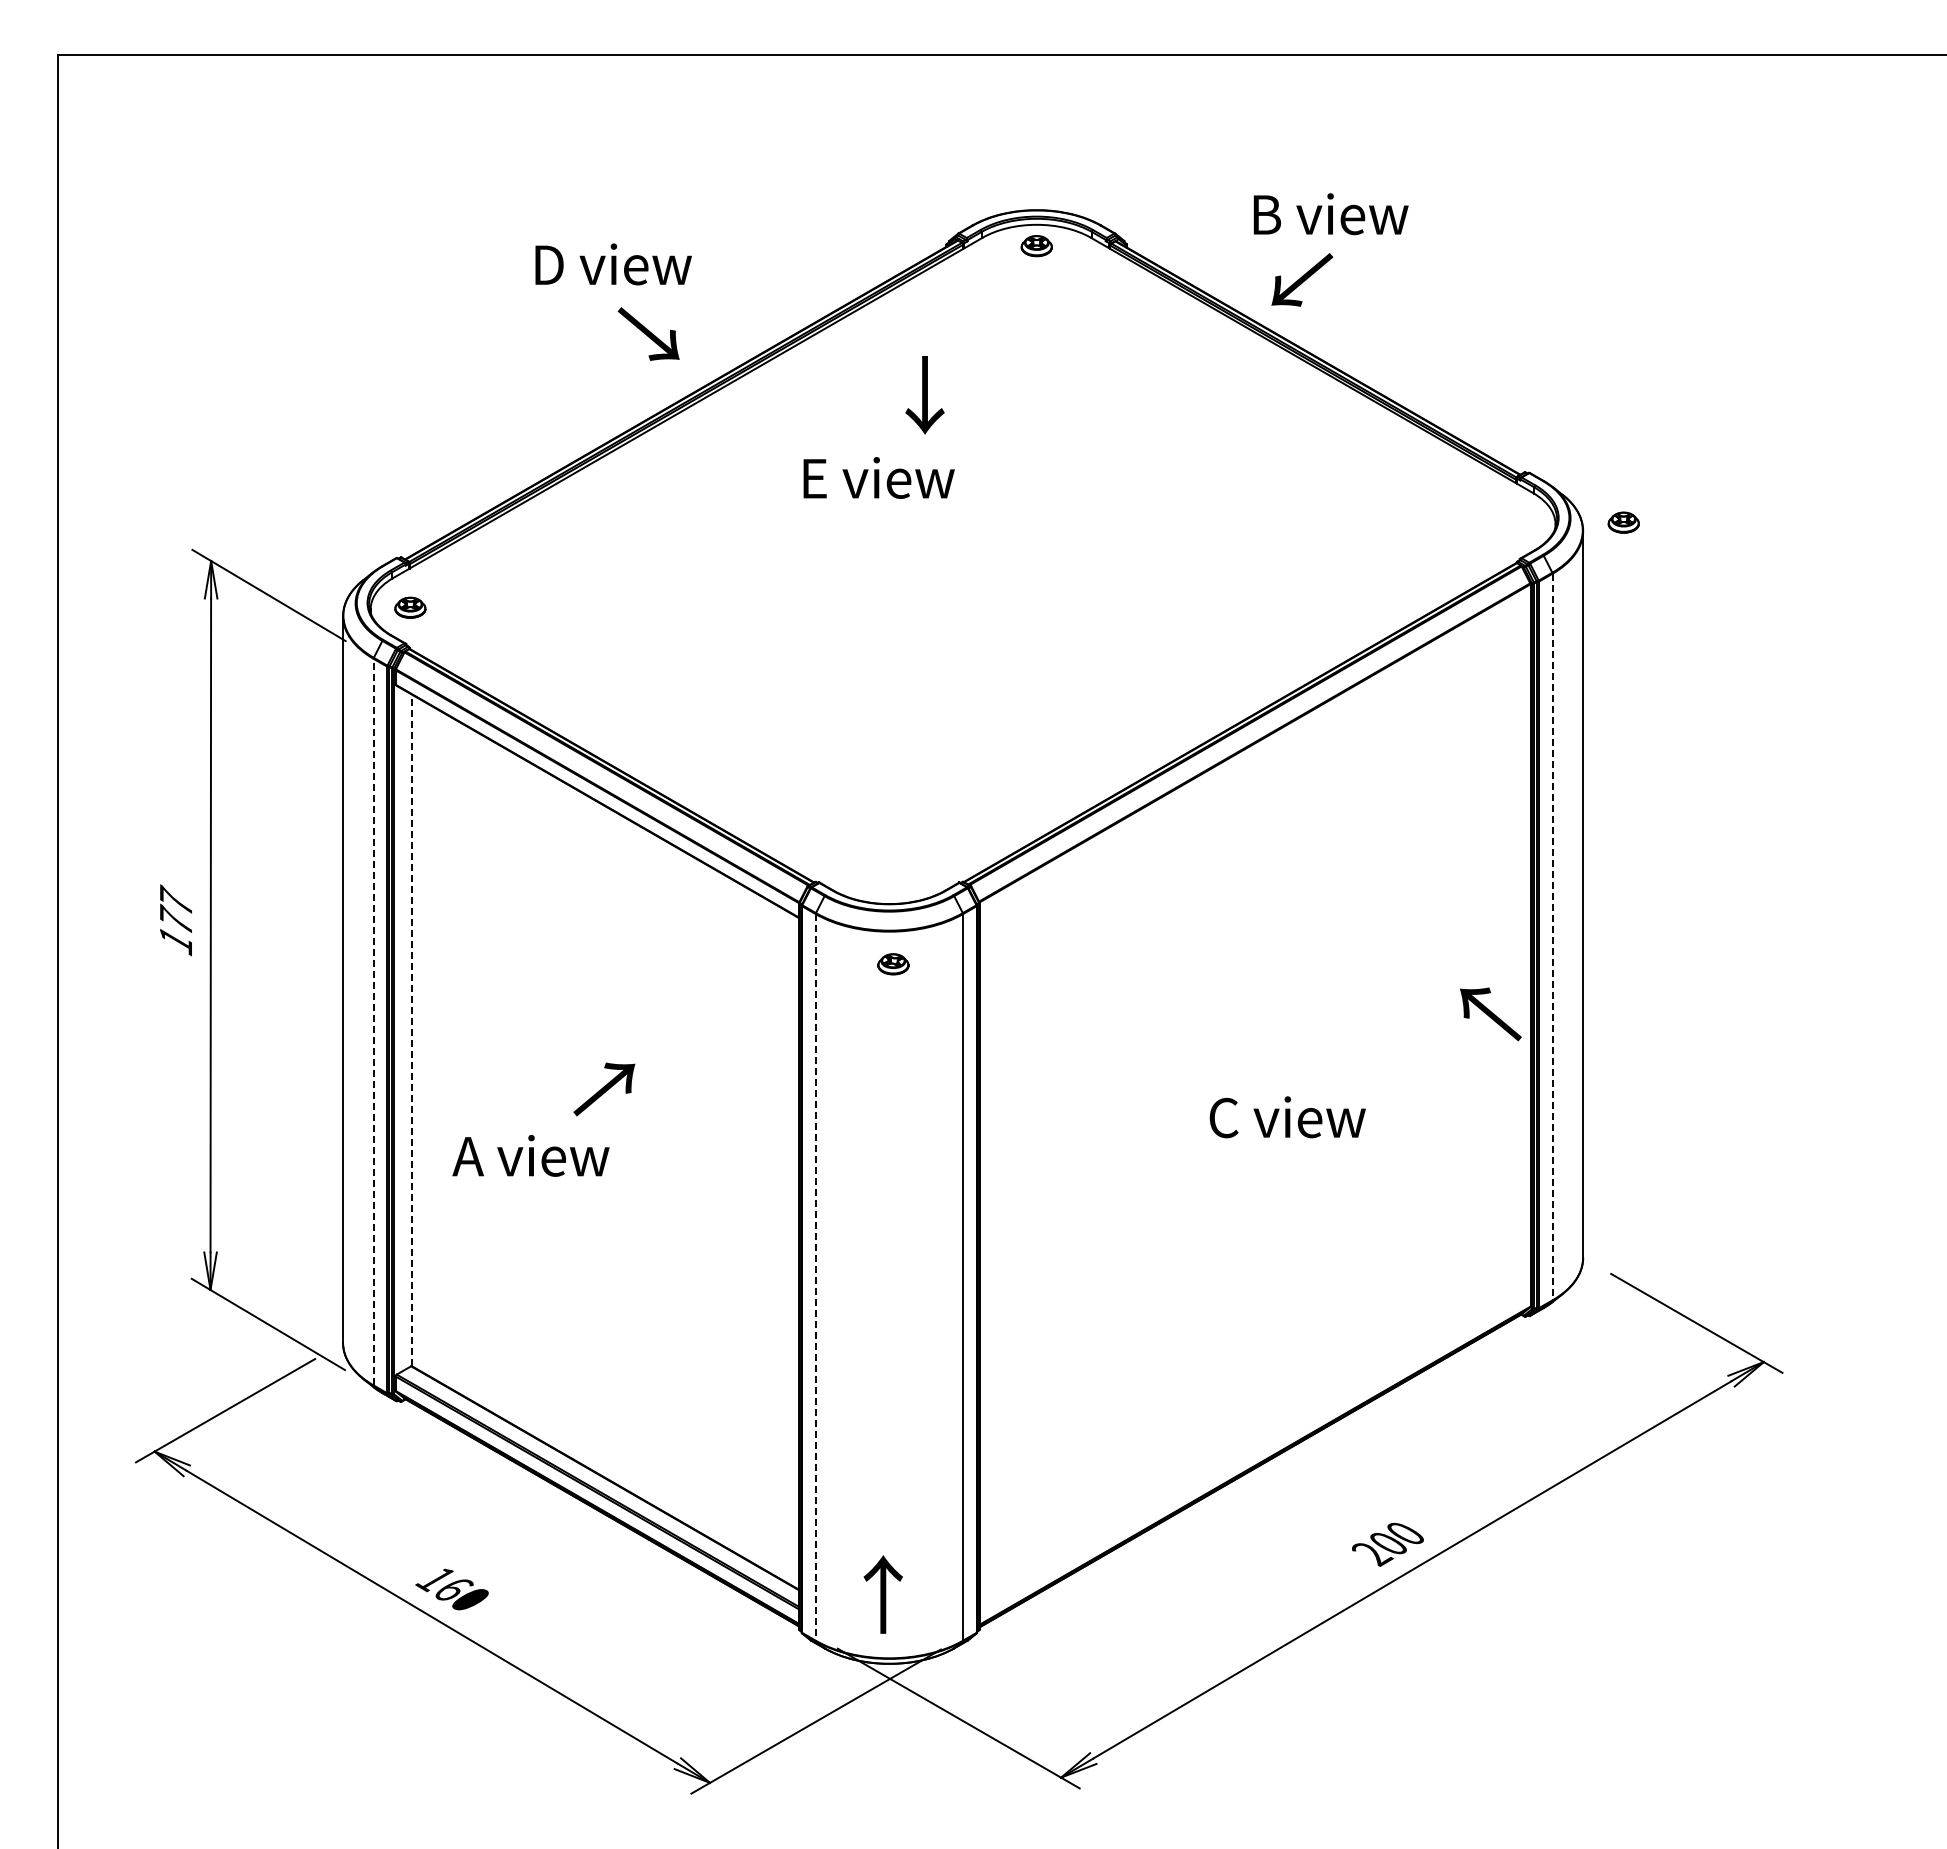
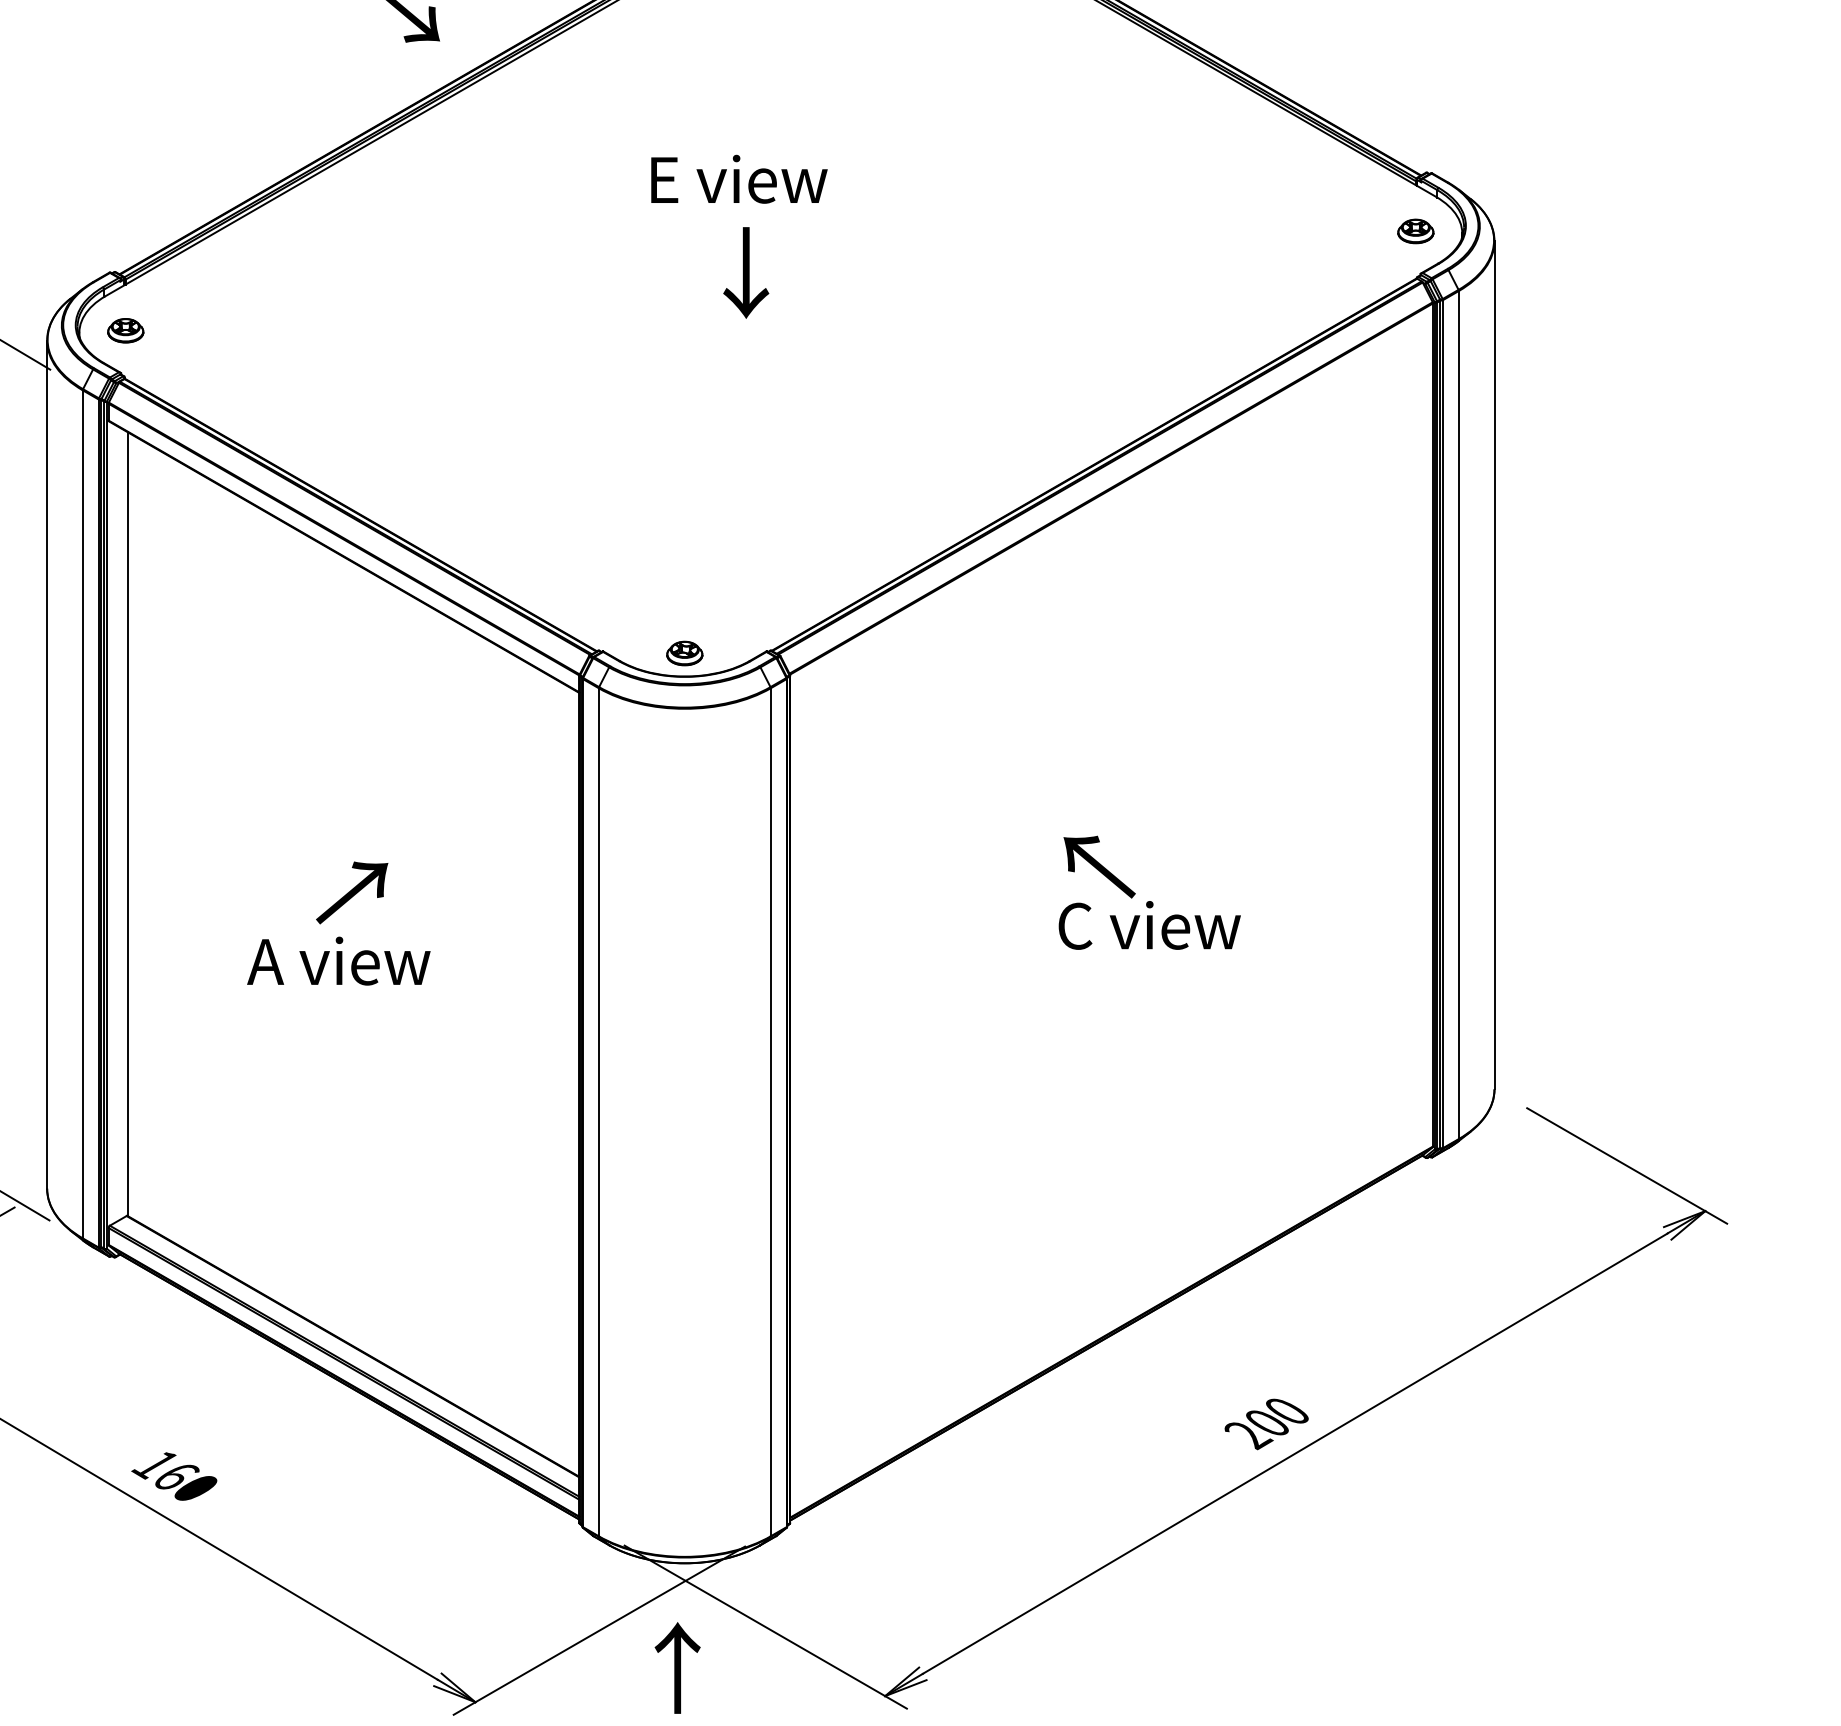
text: (924, 395) -> (745, 273), moved
text: (878, 477) -> (738, 178), moved
part: (1623, 522) -> (1415, 231), moved
line: (1552, 937) -> (1458, 715), dashed -> solid
part: (893, 964) -> (684, 653), moved
text: (1490, 1014) -> (1099, 867), moved
line: (373, 1021) -> (82, 813), dashed -> solid
line: (412, 1030) -> (128, 824), dashed -> solid
text: (530, 1155) -> (338, 960), moved
line: (815, 1277) -> (598, 1112), dashed -> solid
text: (882, 1594) -> (676, 1667), moved

